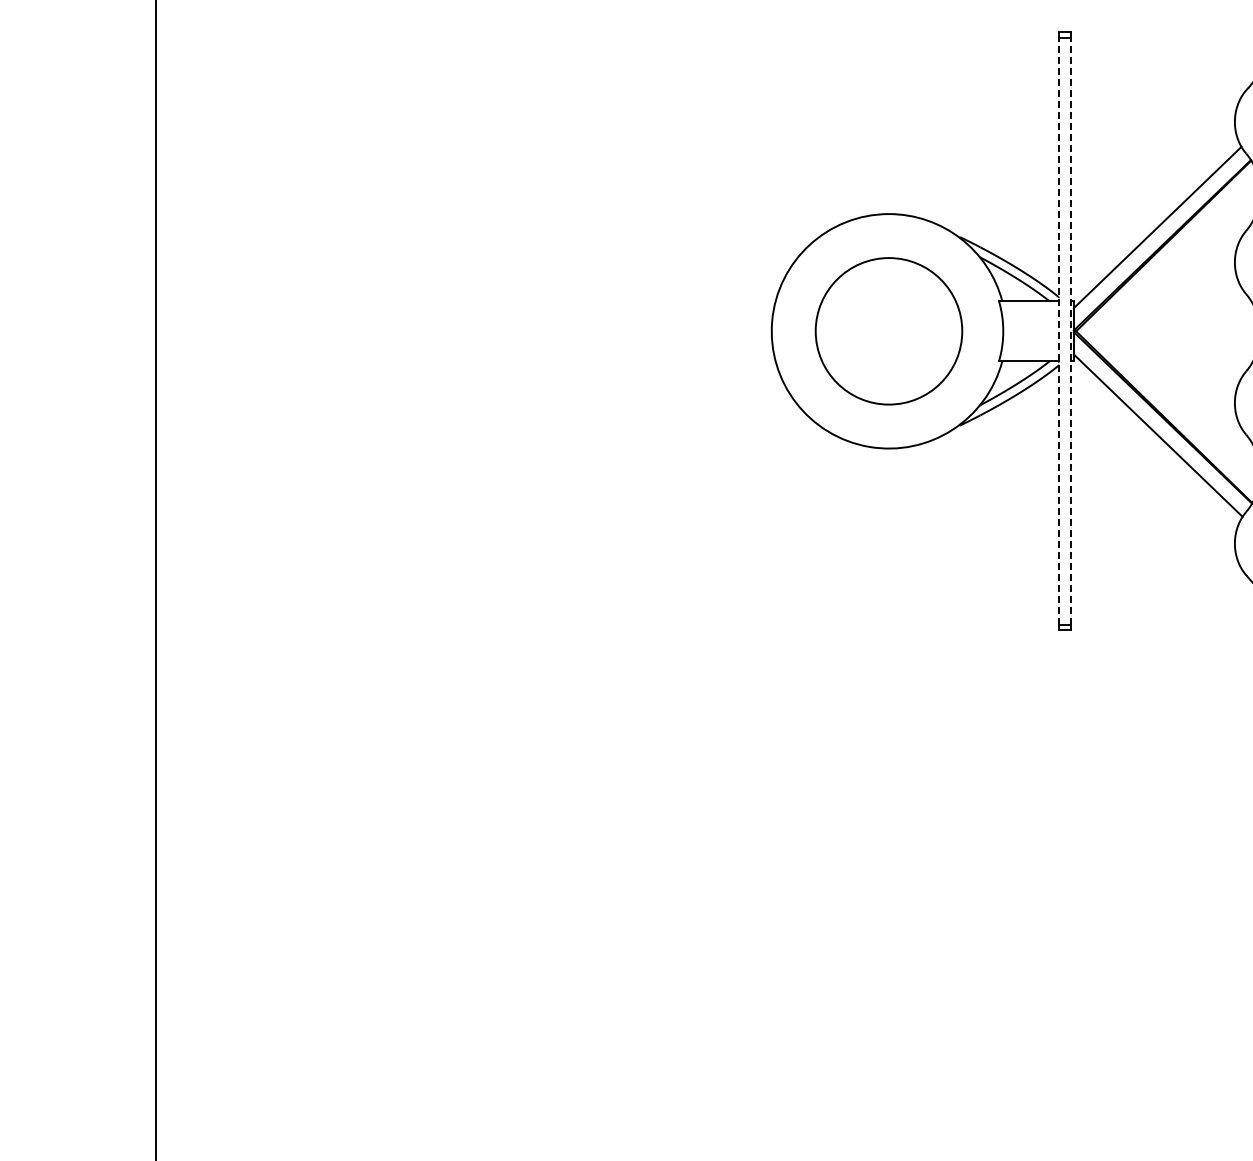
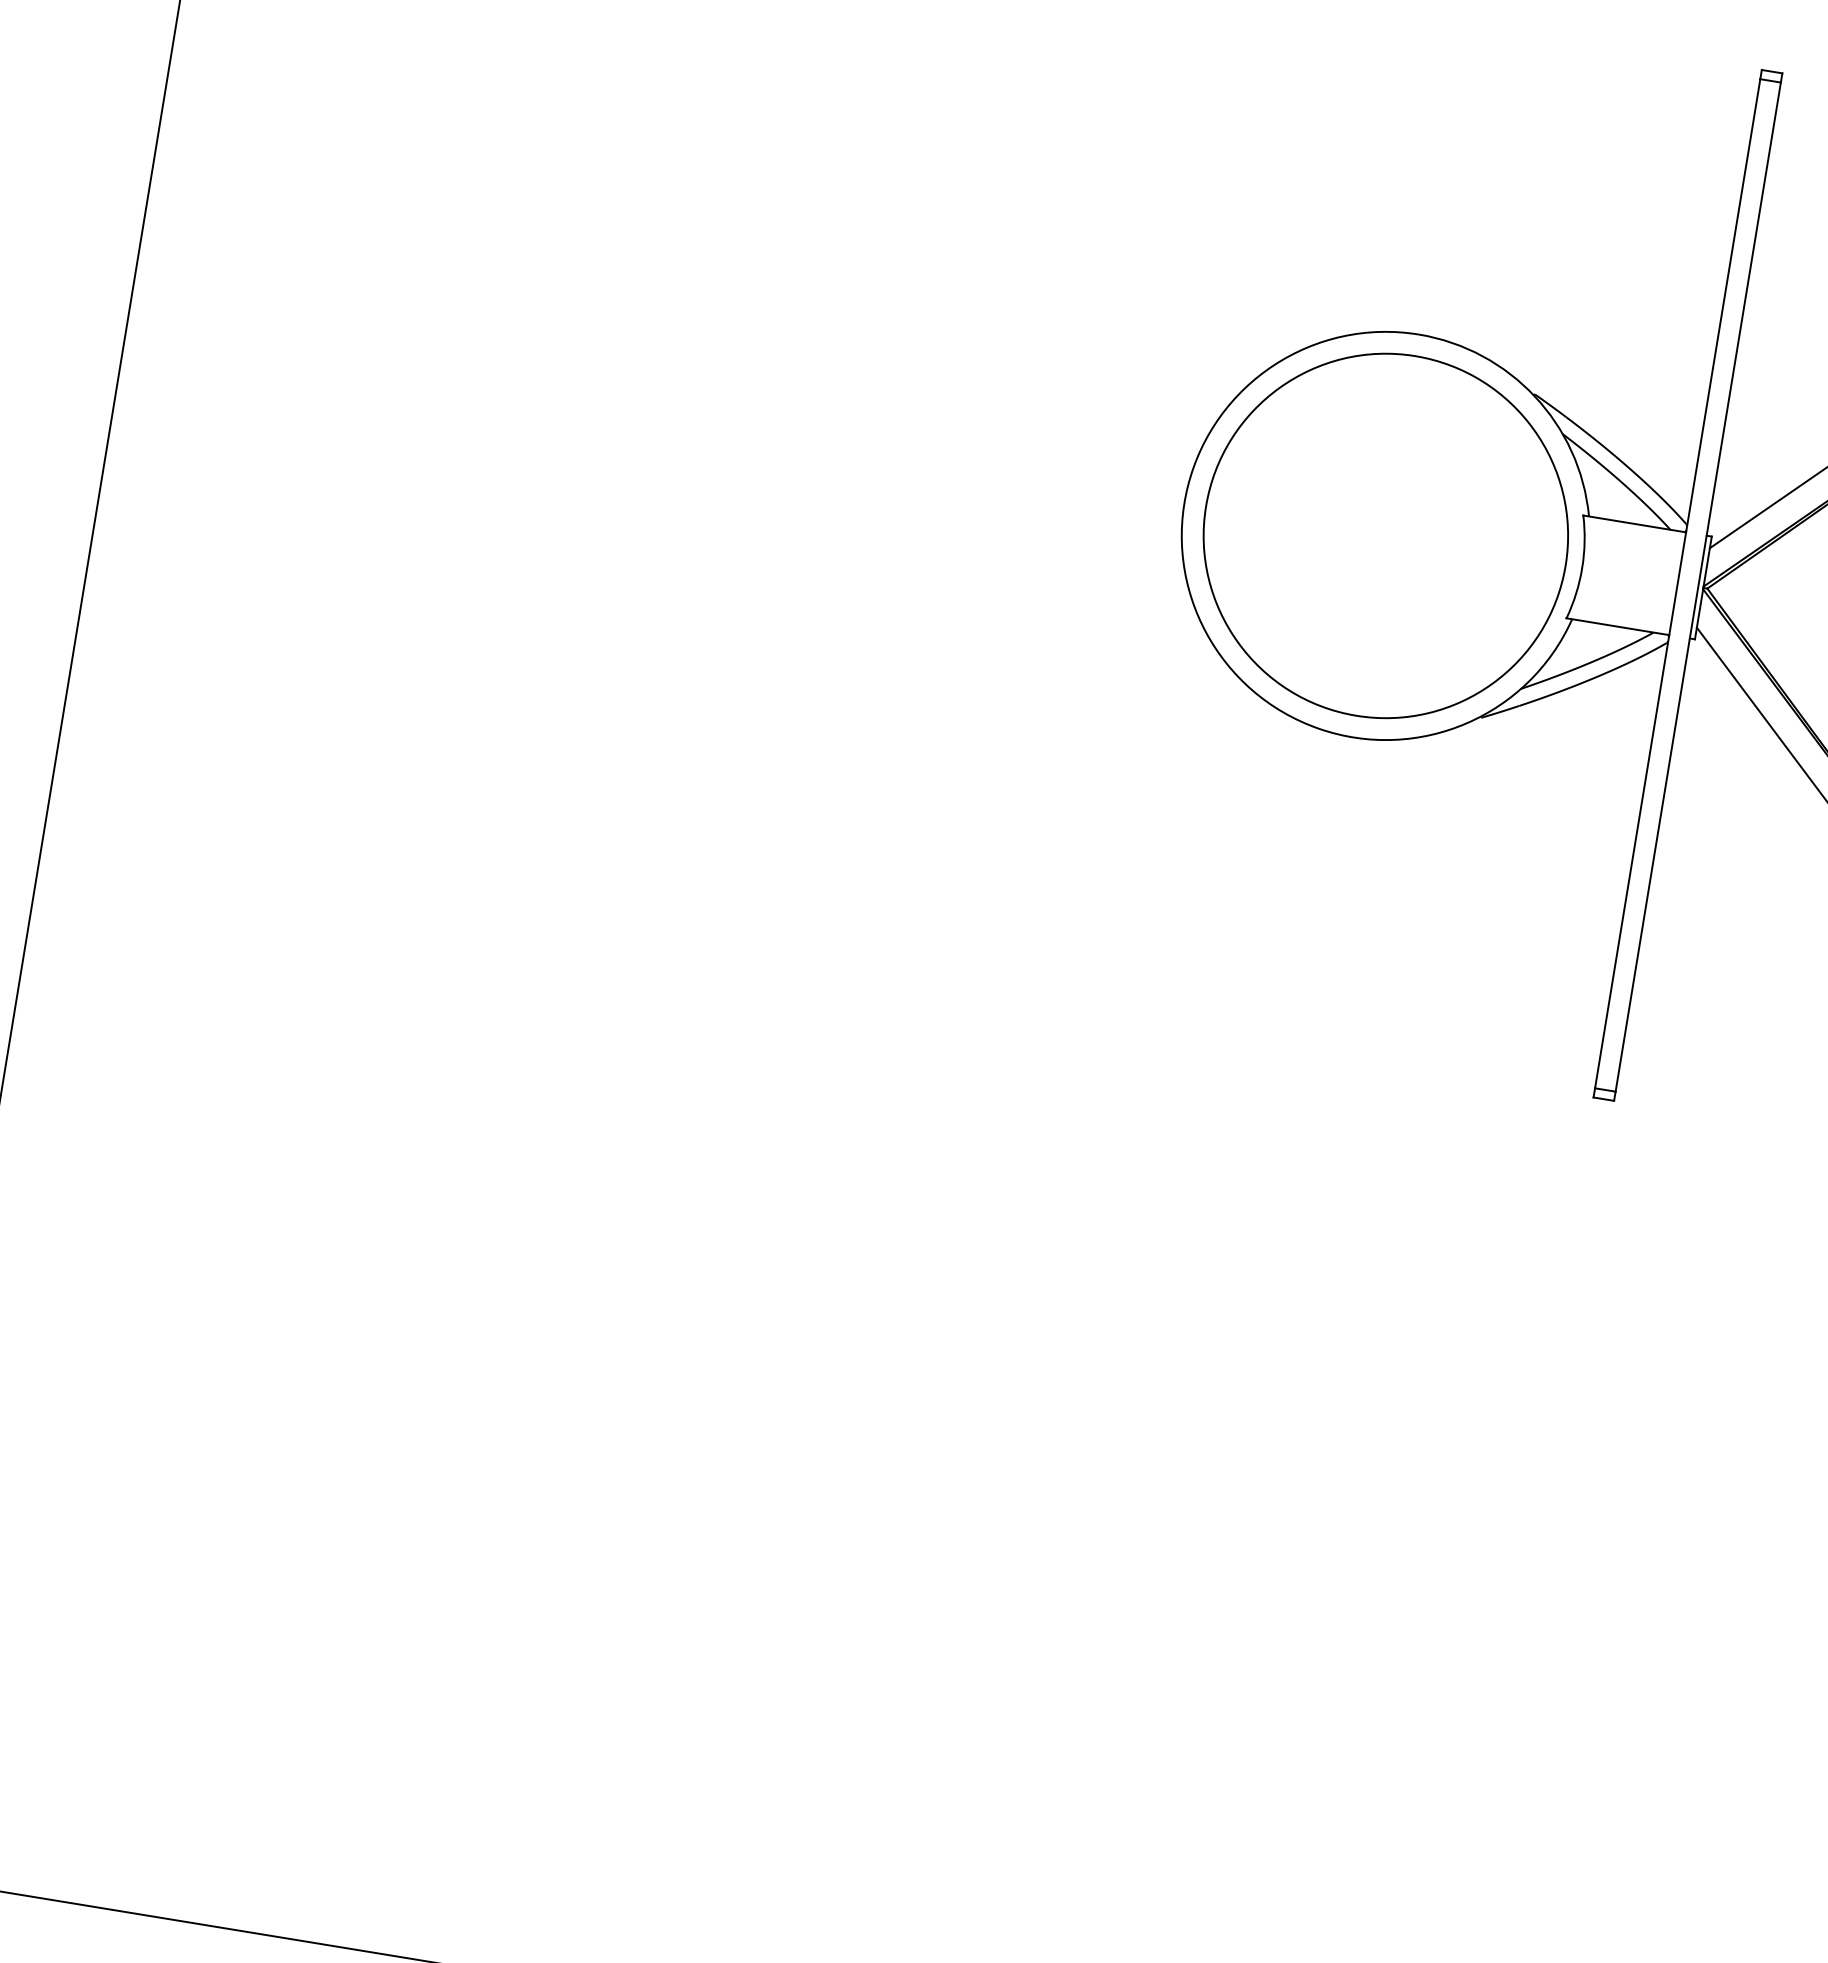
circle: (888, 331) -> (1384, 536), size x1.43
line: (1058, 331) -> (1676, 583), dashed -> solid
line: (1070, 331) -> (1697, 587), dashed -> solid

